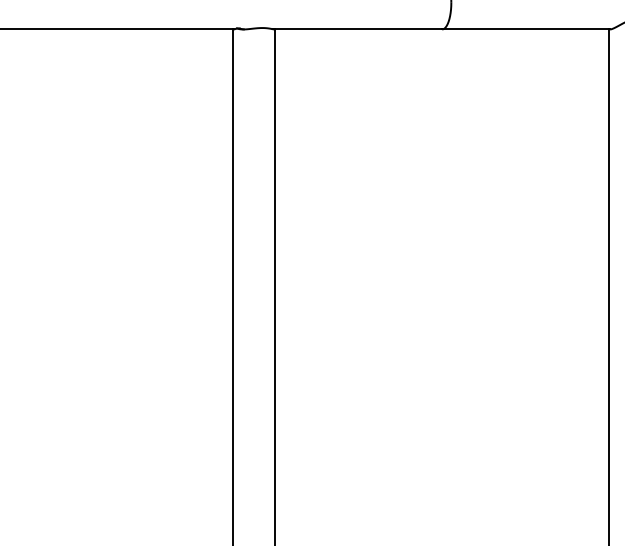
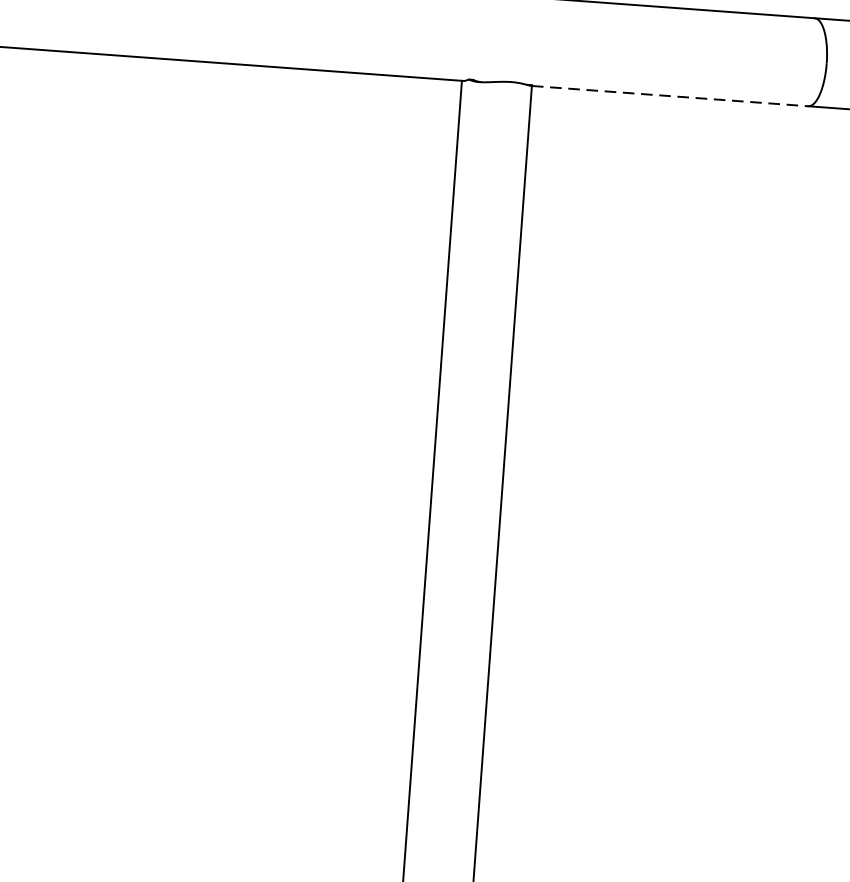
line: (358, 29) -> (669, 96), solid -> dashed

